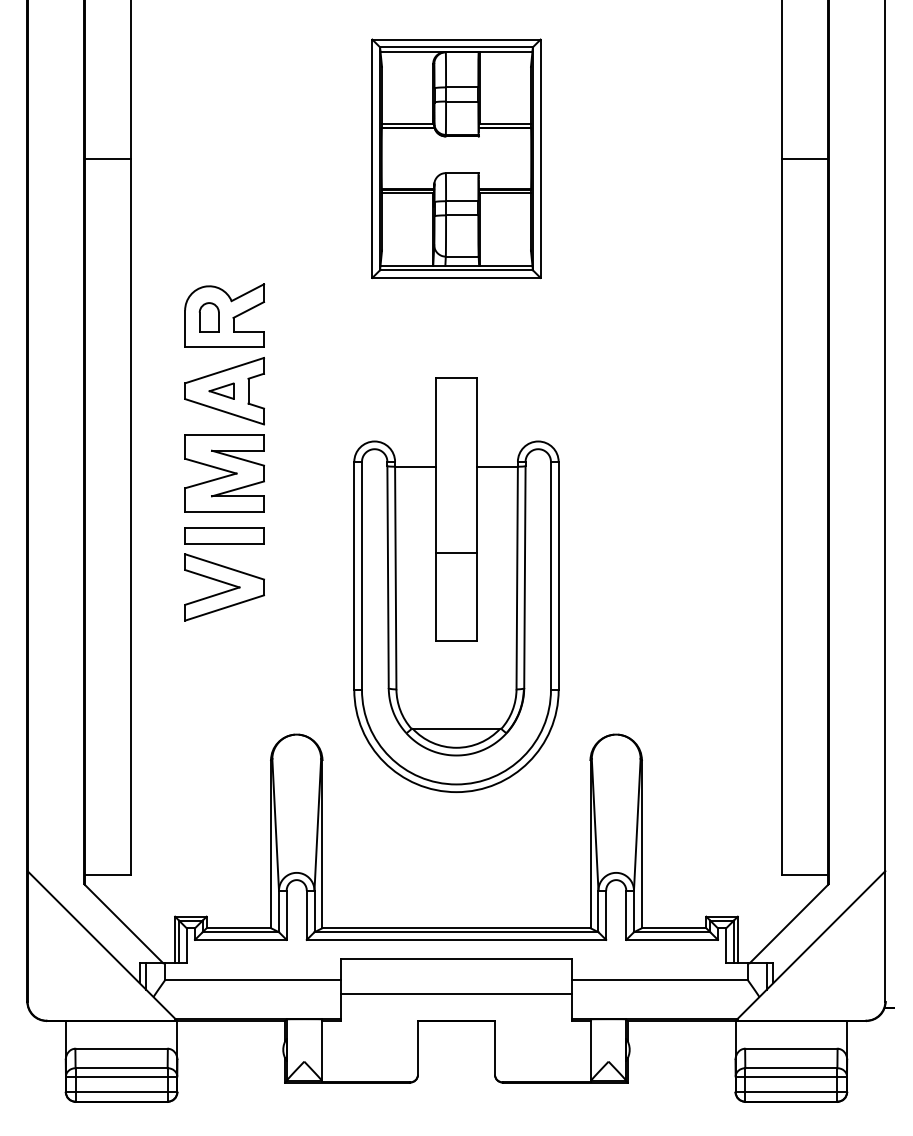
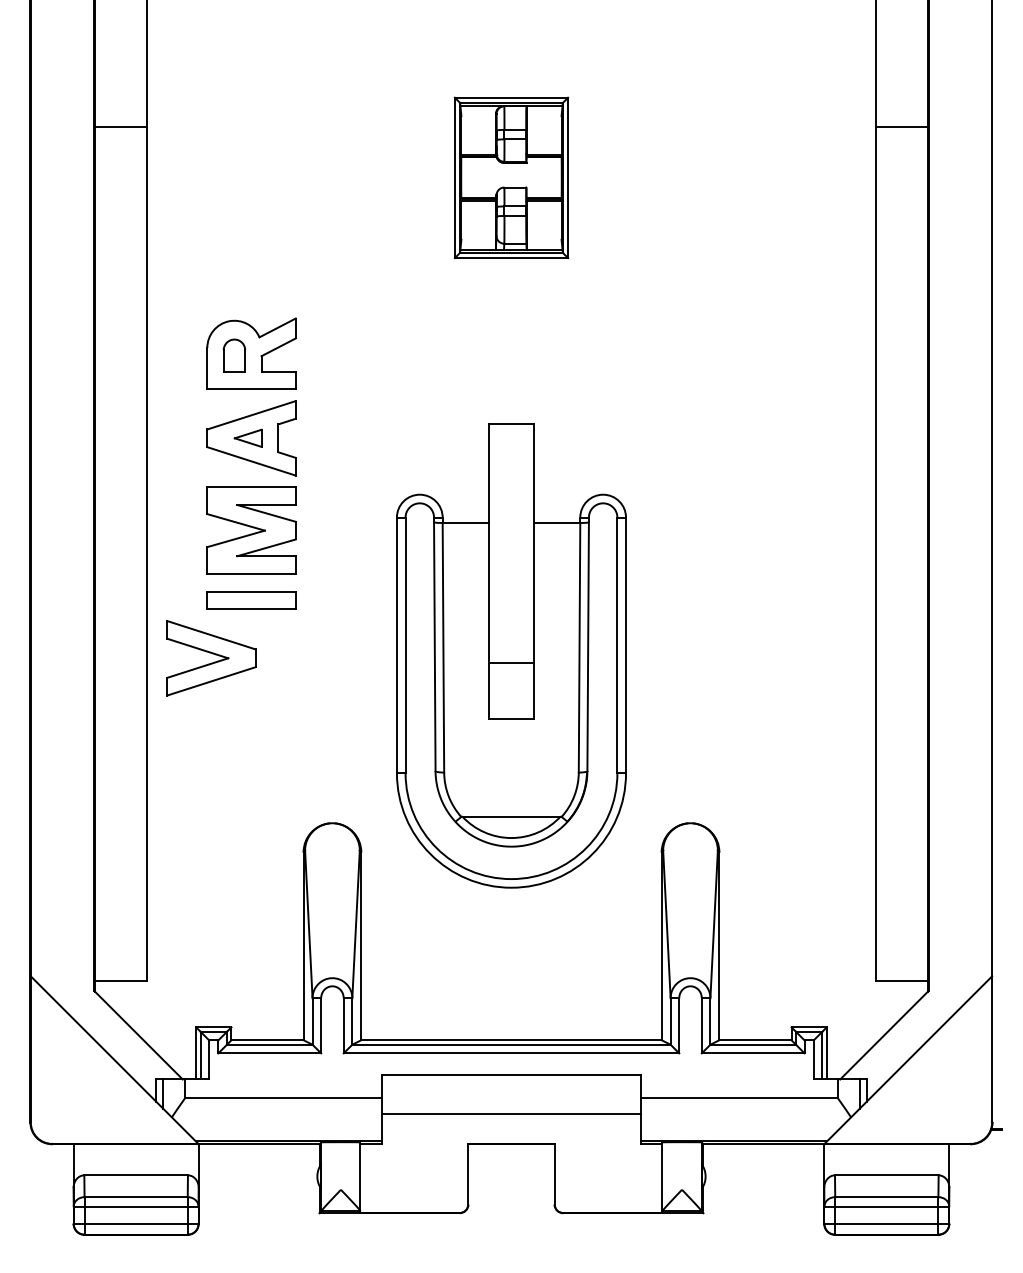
line: (107, 158) -> (120, 126), moved
part: (456, 158) -> (511, 177), size x0.6
line: (804, 158) -> (901, 126), moved
line: (456, 552) -> (511, 663), moved
part: (224, 587) -> (211, 658), moved

